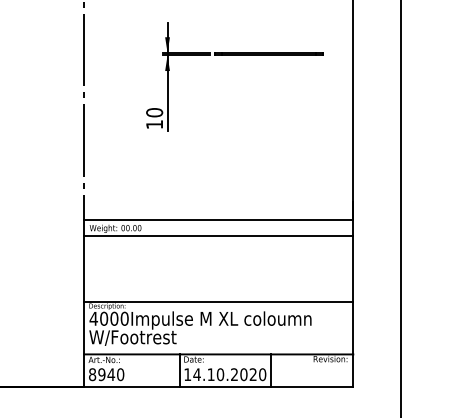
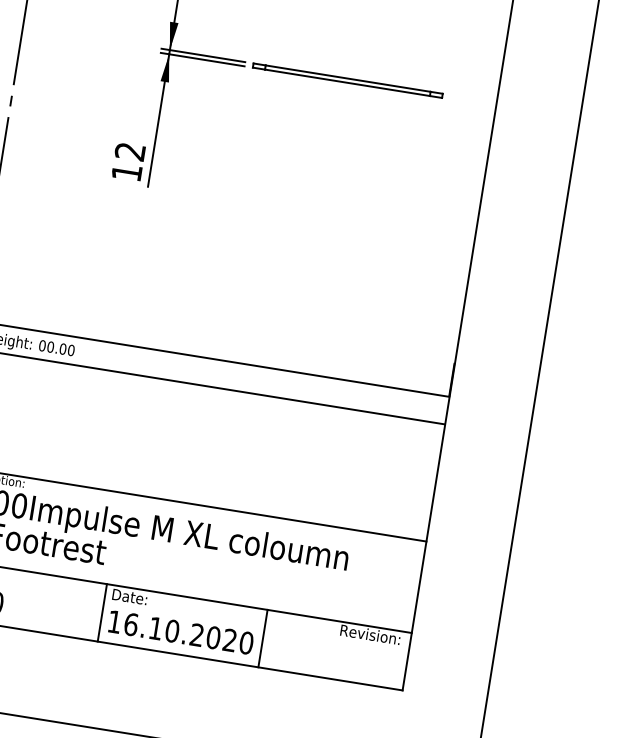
text: (154, 112) -> (130, 151), 10 -> 12
text: (196, 374) -> (130, 624), 14.10.2020 -> 16.10.2020

